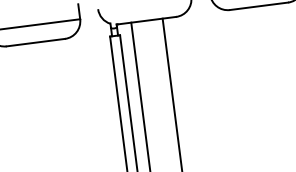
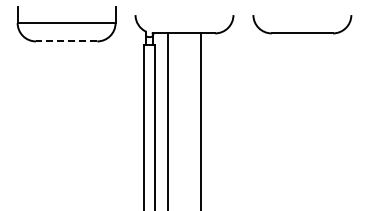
line: (35, 42) -> (66, 41), solid -> dashed

